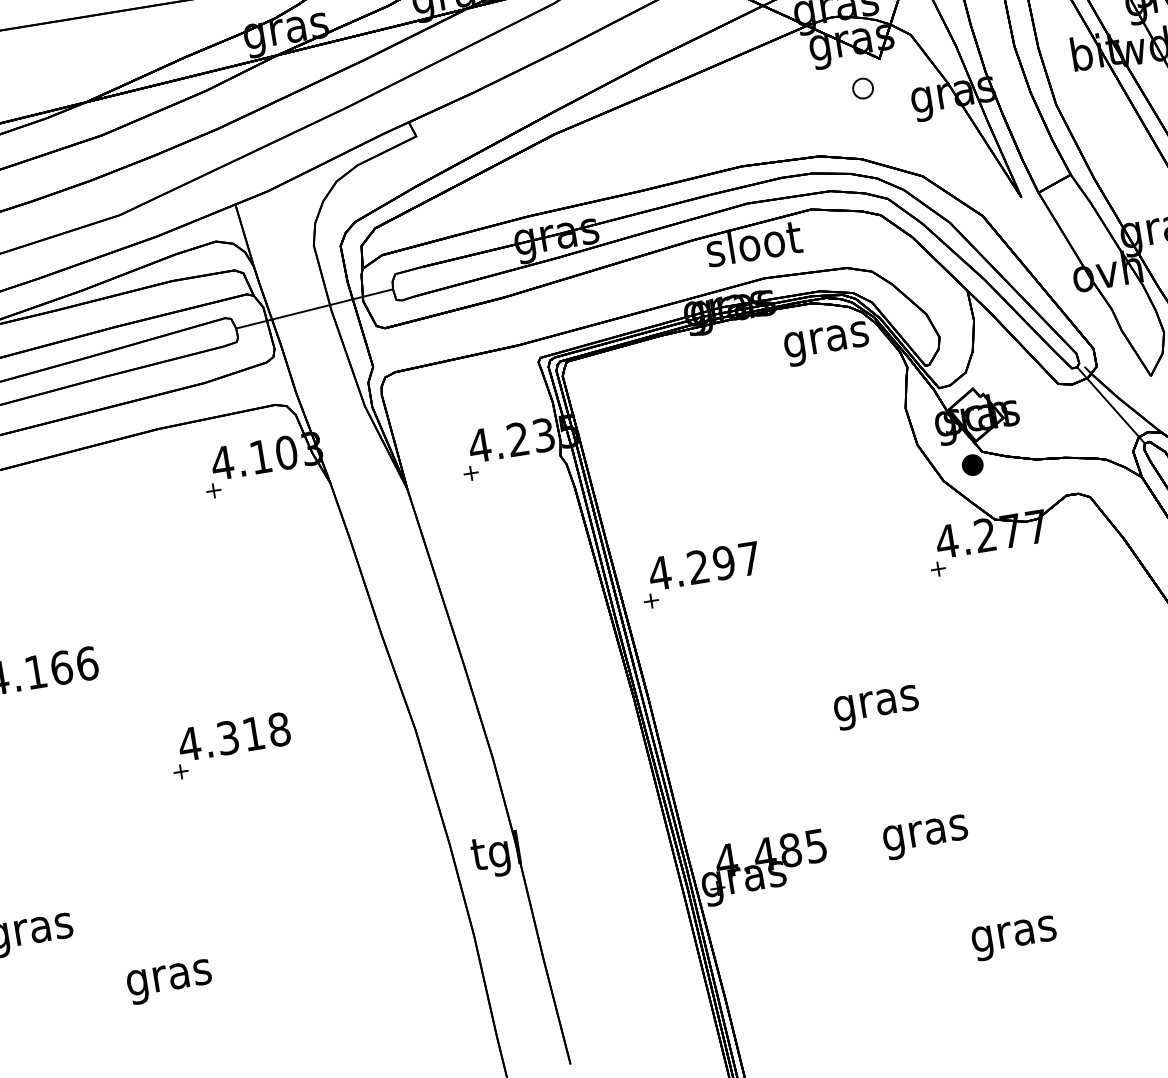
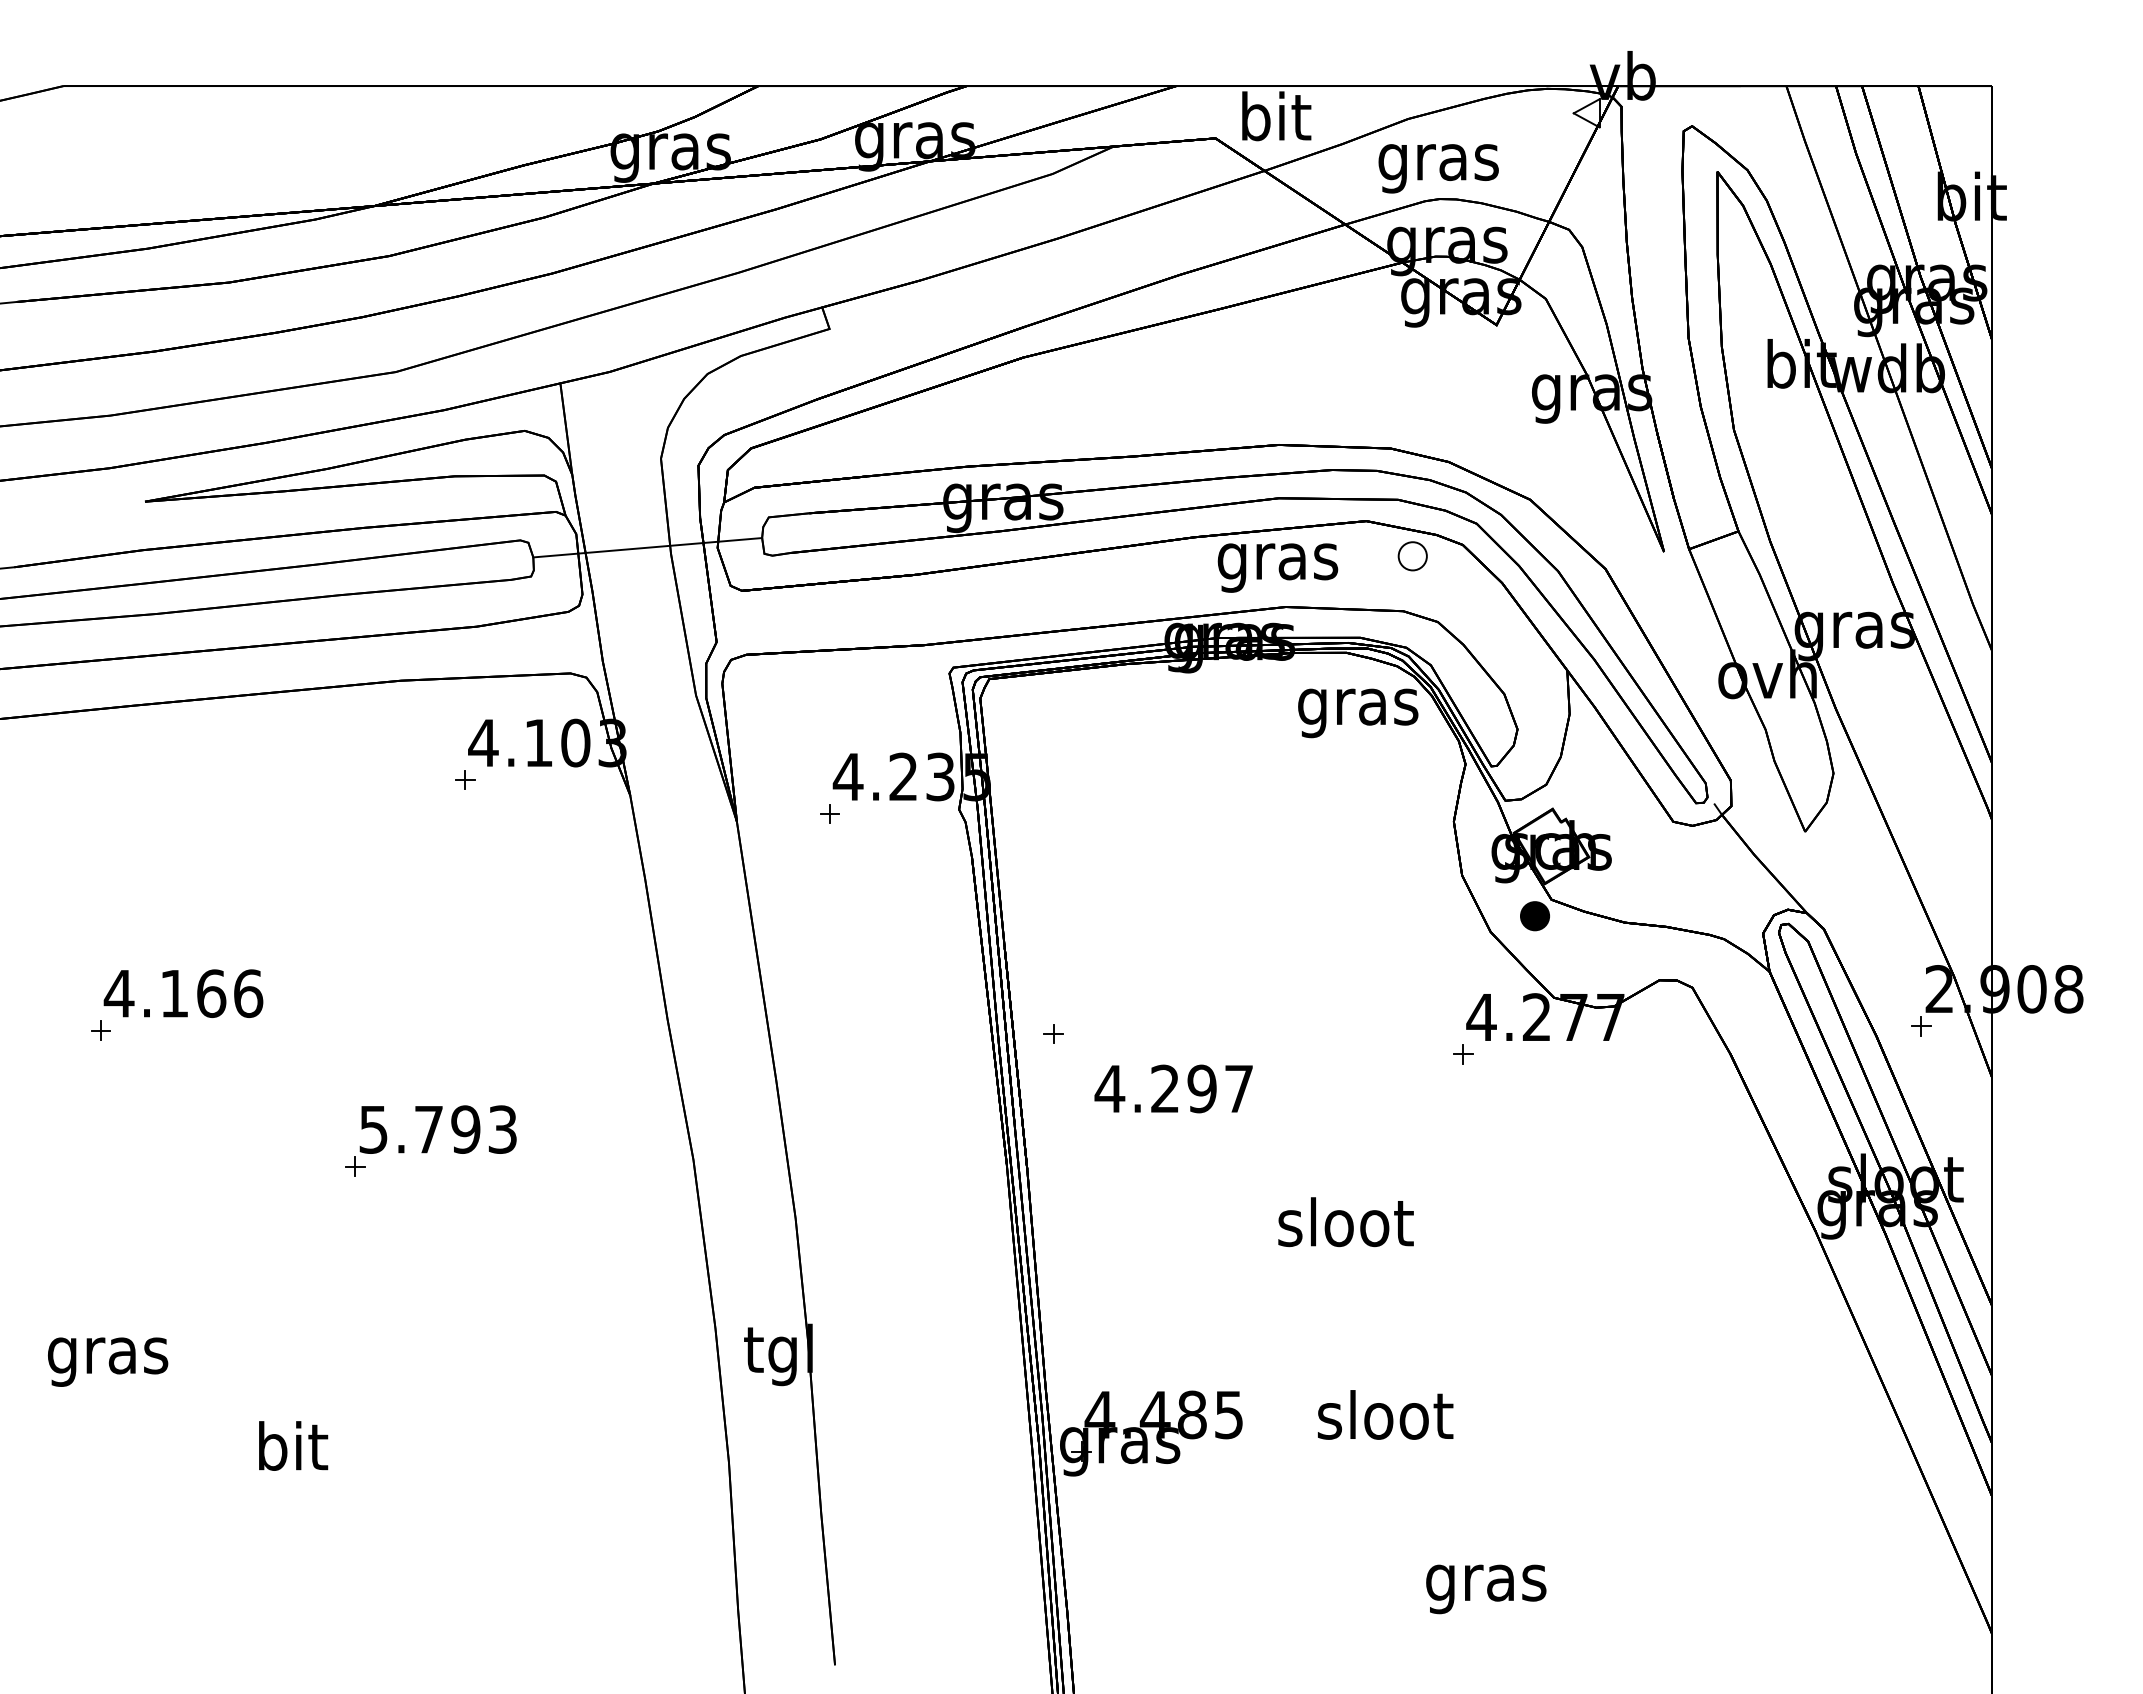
part: (862, 88) -> (1412, 556), moved
text: (754, 247) -> (1278, 561), sloot -> gras
line: (1110, 405) -> (1742, 863), removed
text: (704, 565) -> (1173, 1088), moved
text: (876, 703) -> (1345, 1228), gras -> sloot
text: (234, 736) -> (437, 1129), 4.318 -> 5.793
text: (925, 833) -> (1385, 1421), gras -> sloot
text: (168, 977) -> (291, 1452), gras -> bit

